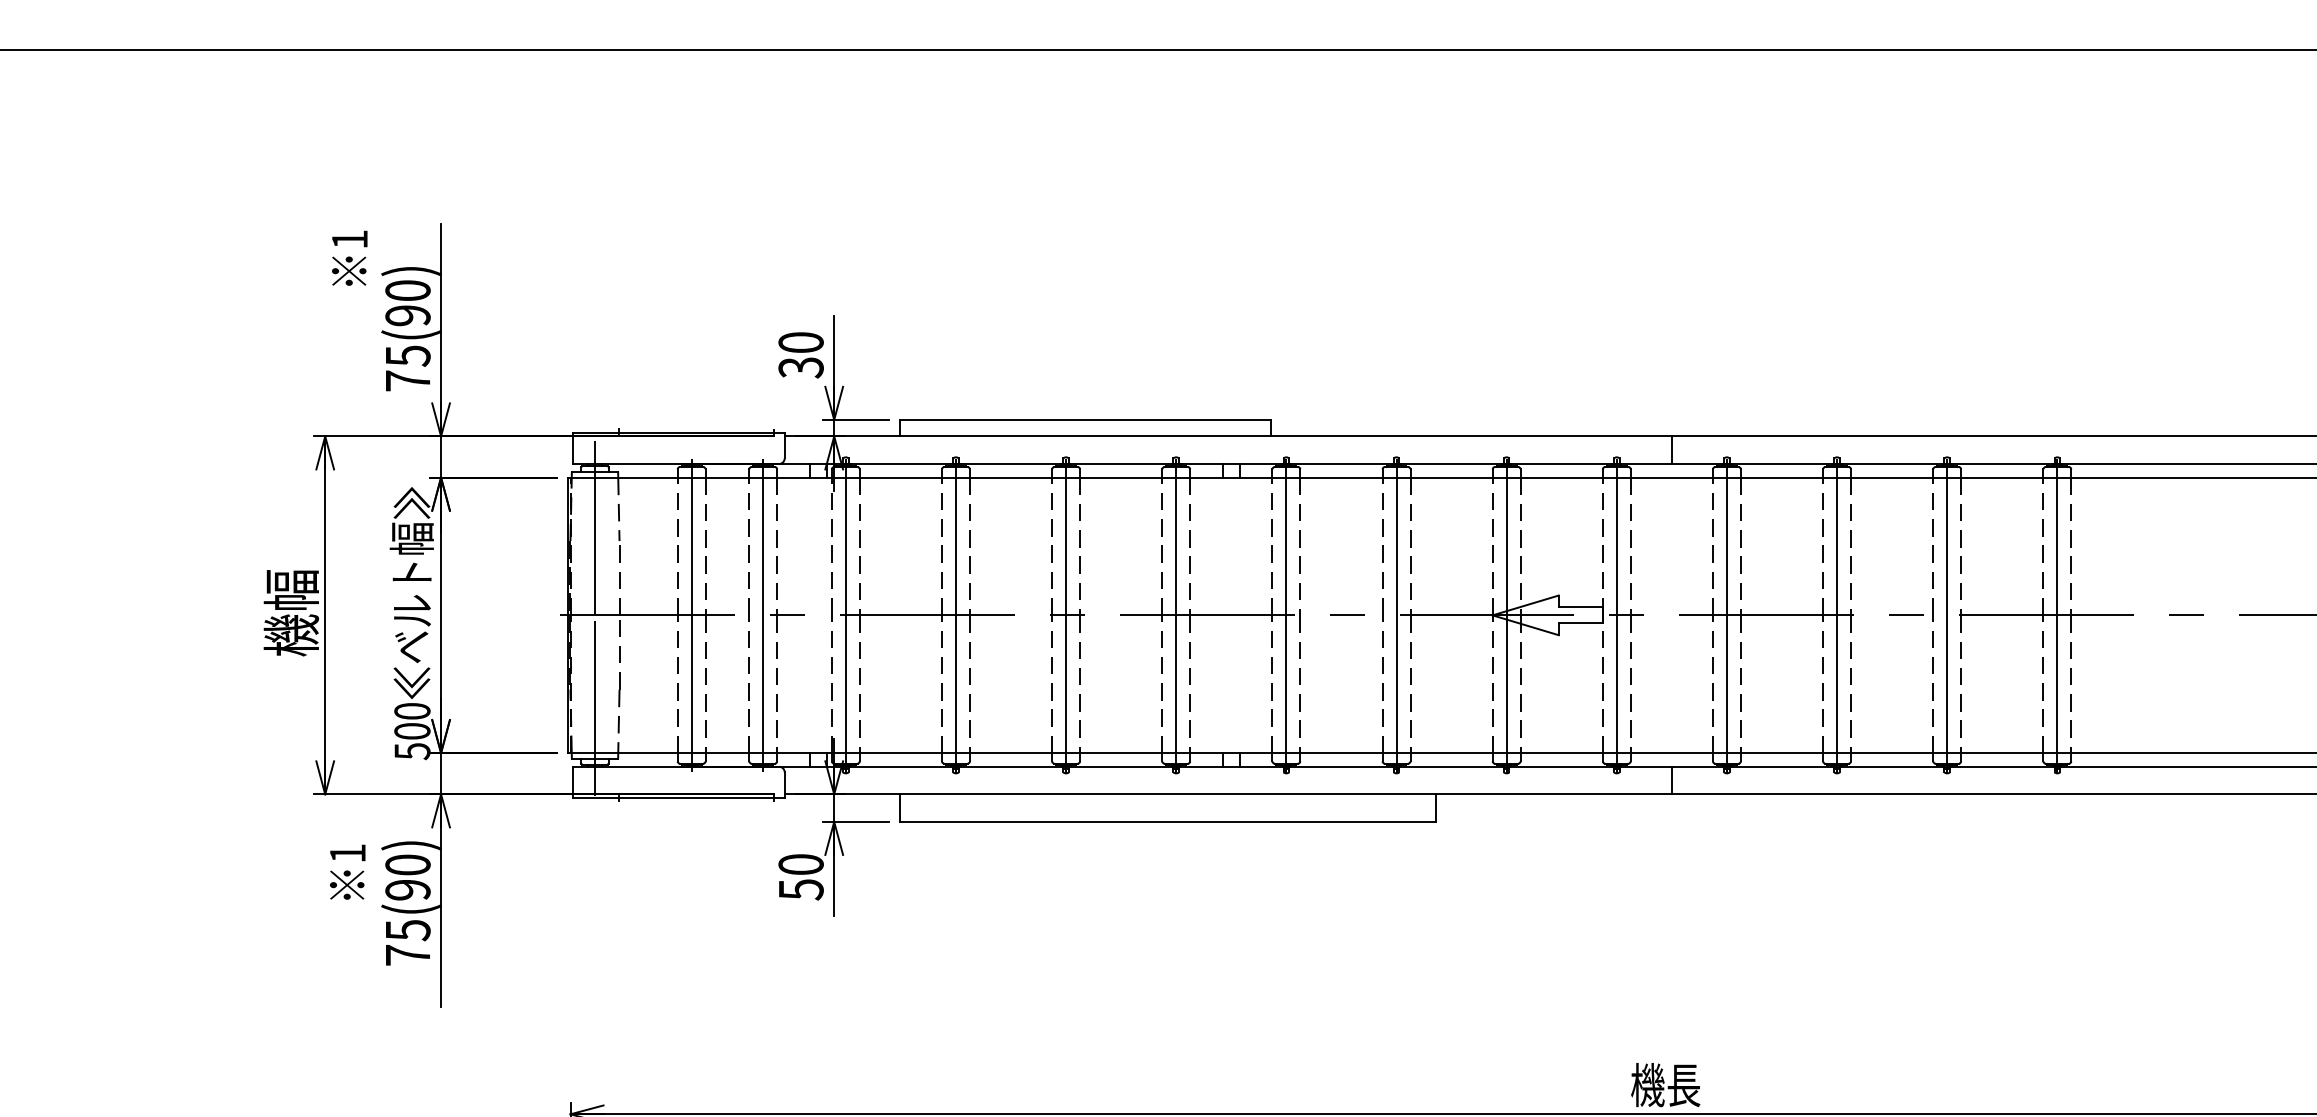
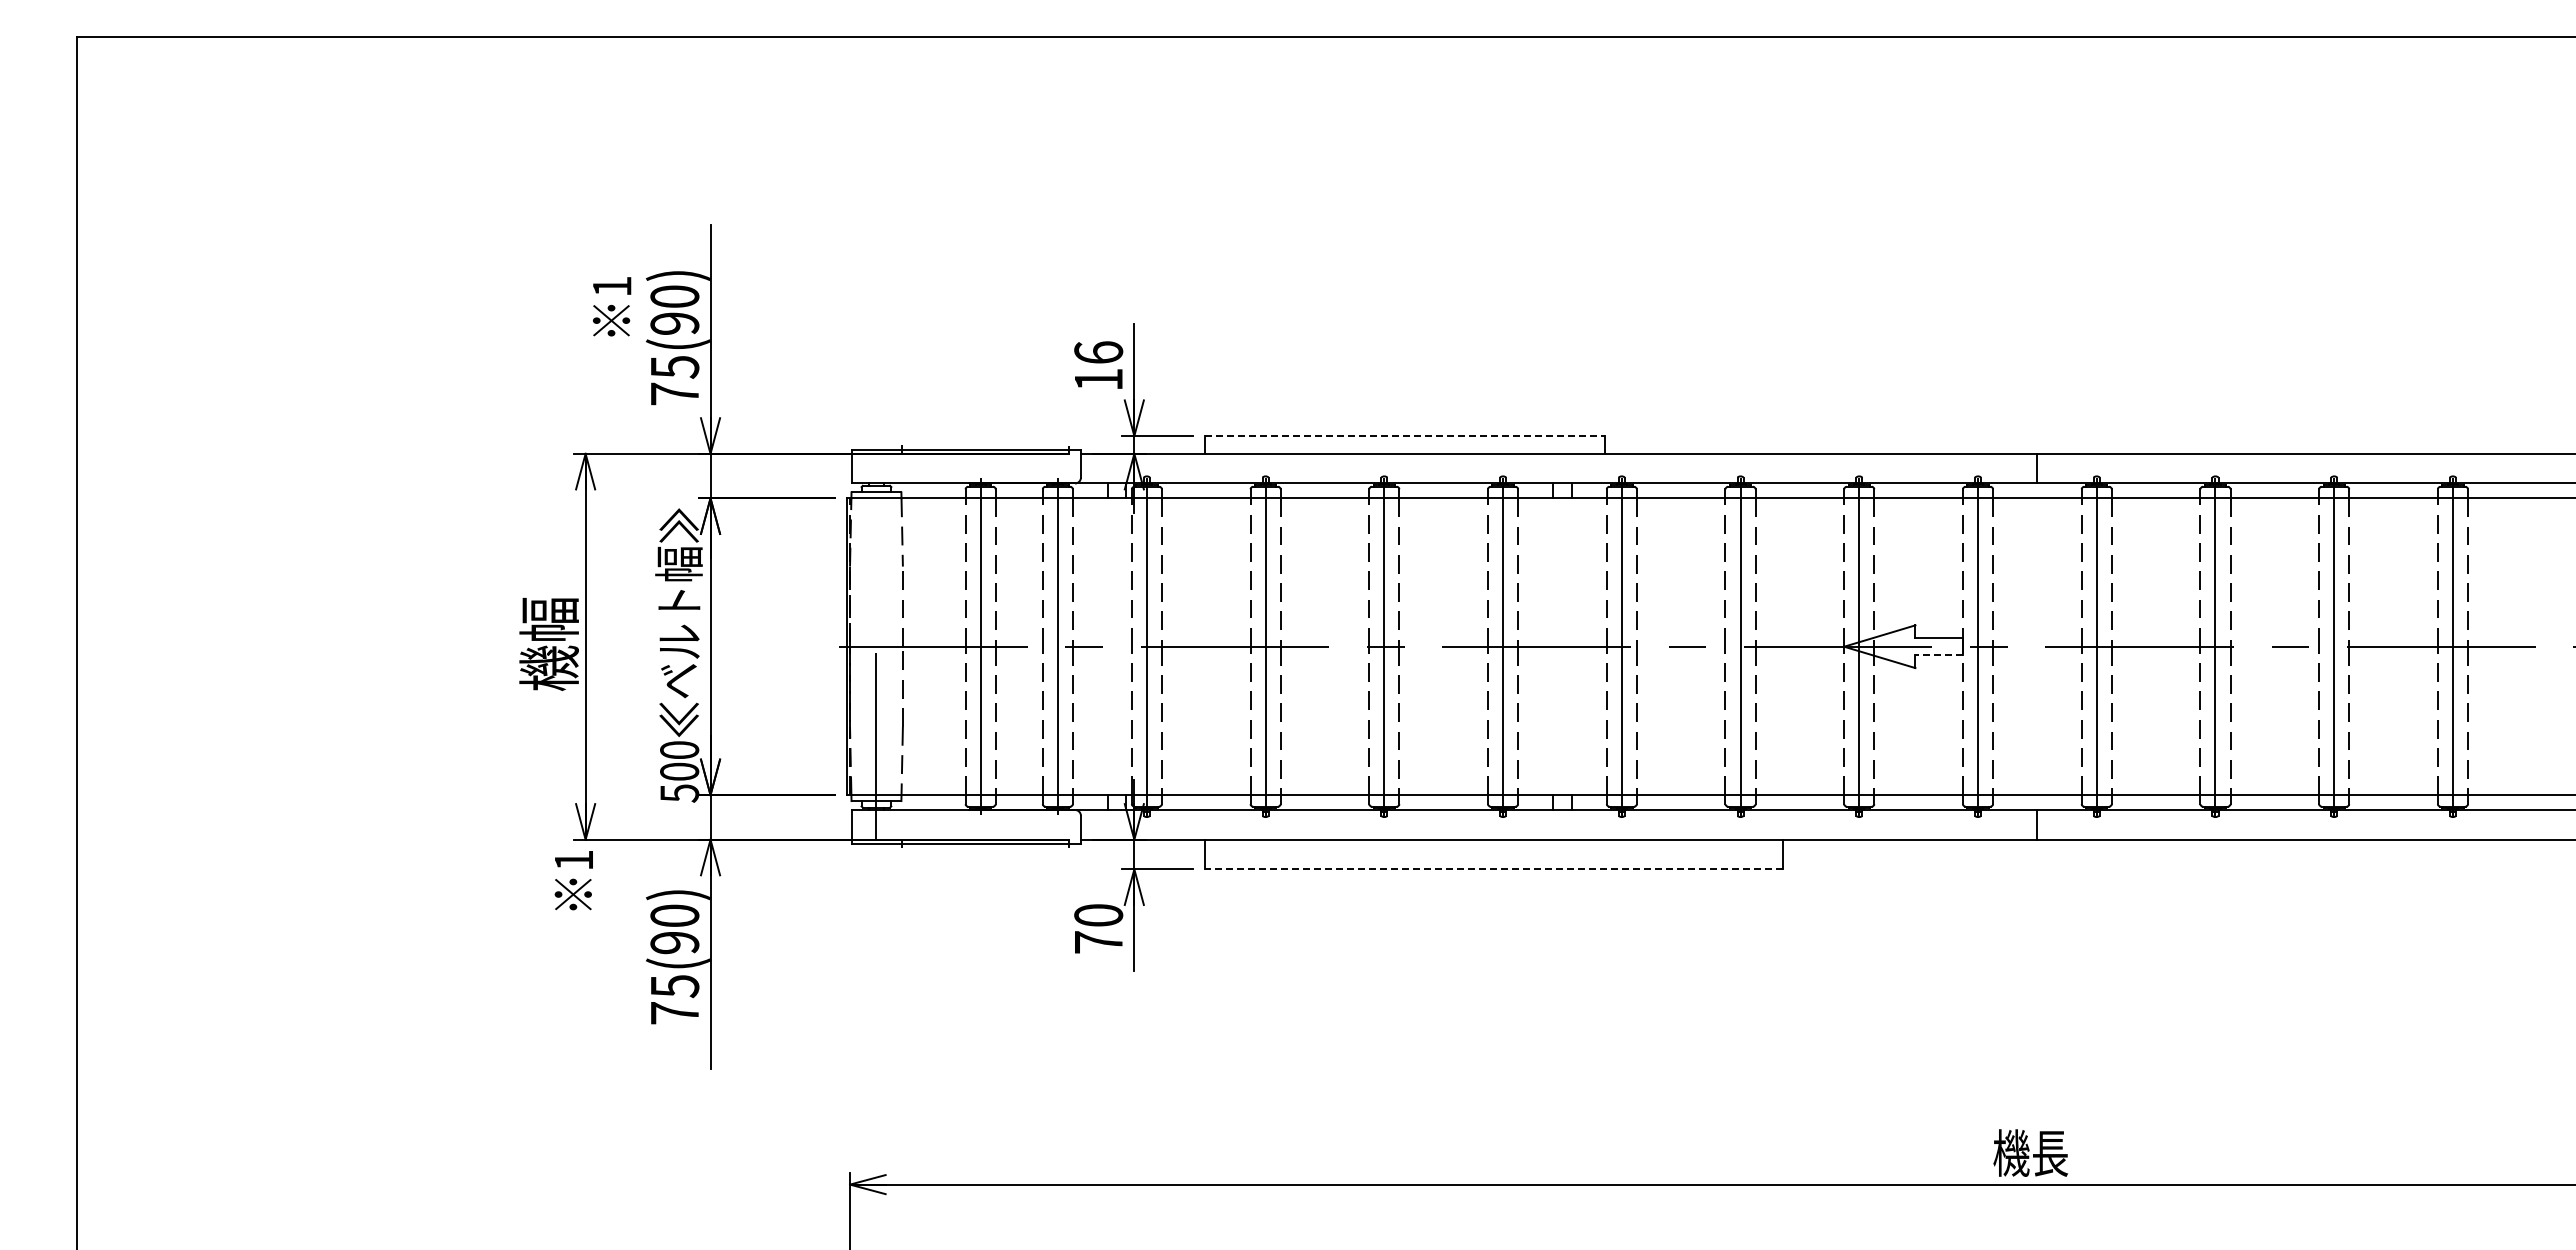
text: (350, 258) -> (612, 306), moved
text: (800, 355) -> (1098, 366), 30 -> 16
line: (1085, 419) -> (1405, 435), solid -> dashed
line: (595, 525) -> (876, 549), removed
line: (1581, 623) -> (1939, 655), solid -> dashed
line: (1168, 822) -> (1494, 869), solid -> dashed
text: (347, 872) -> (573, 880), moved
text: (801, 889) -> (1099, 942), 50 -> 70

